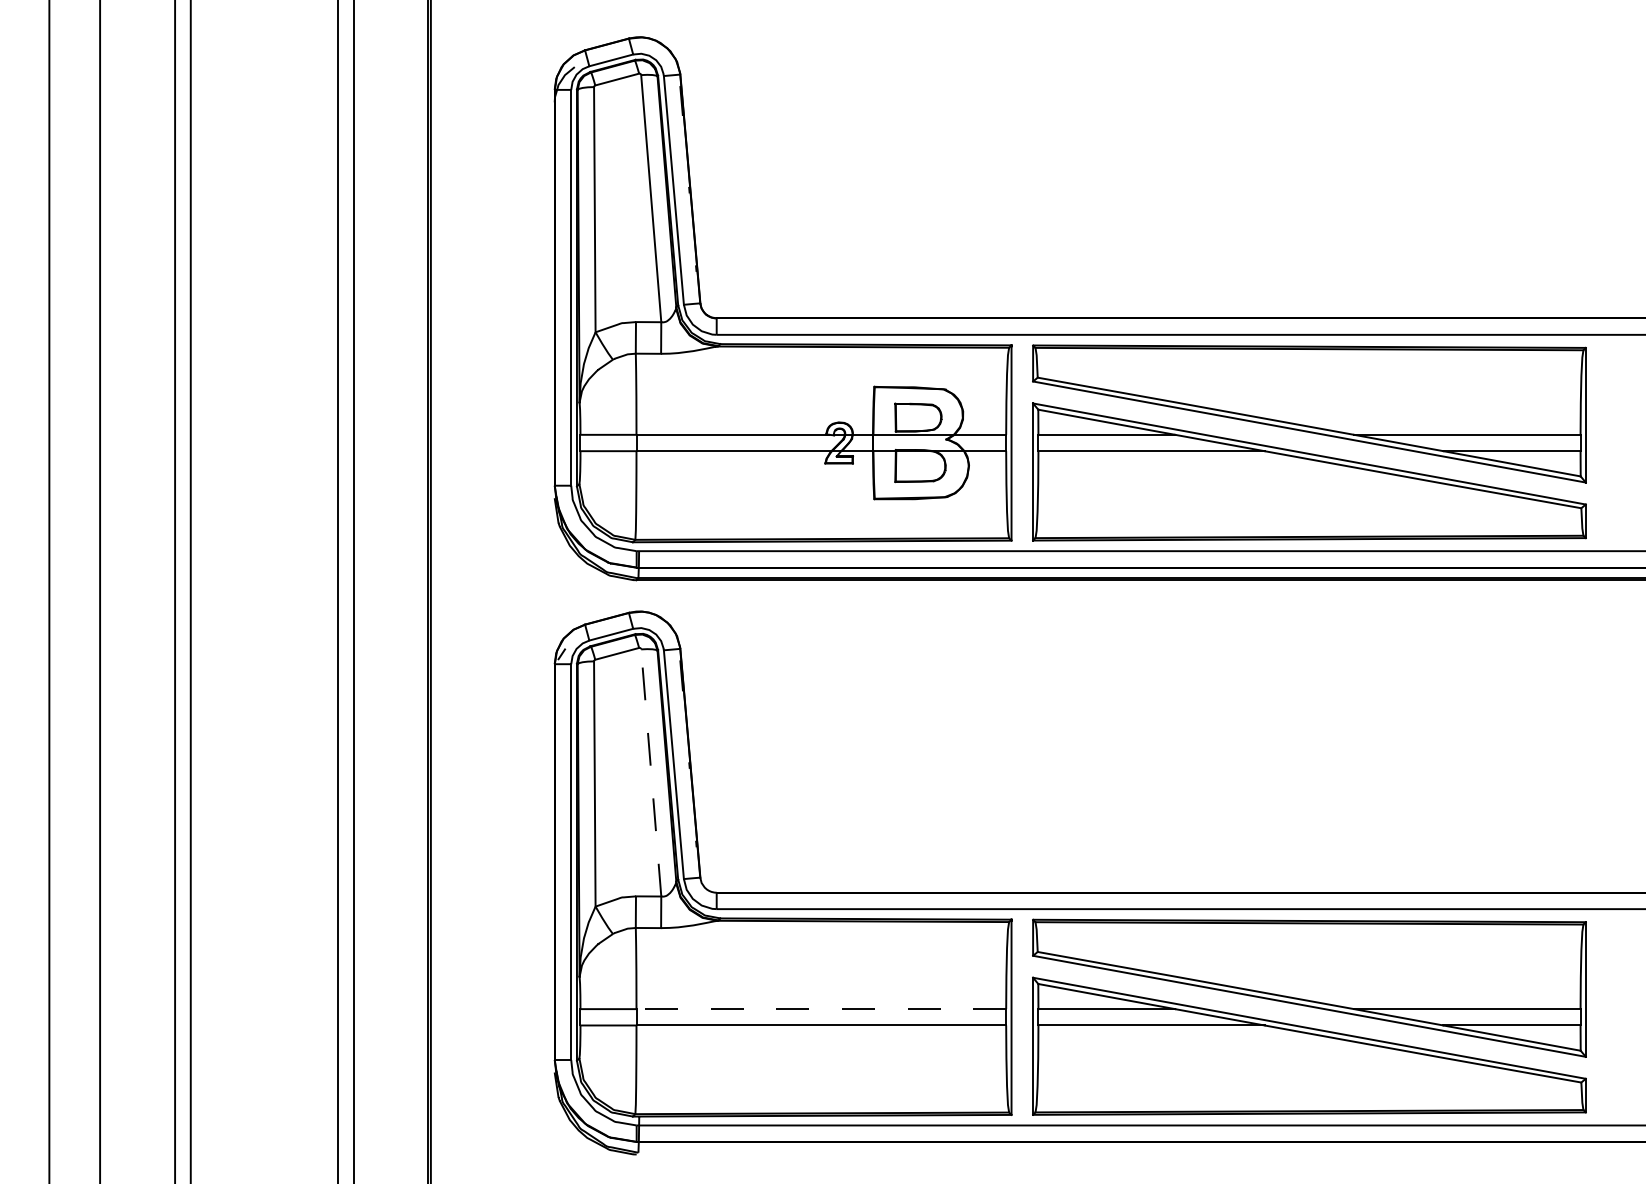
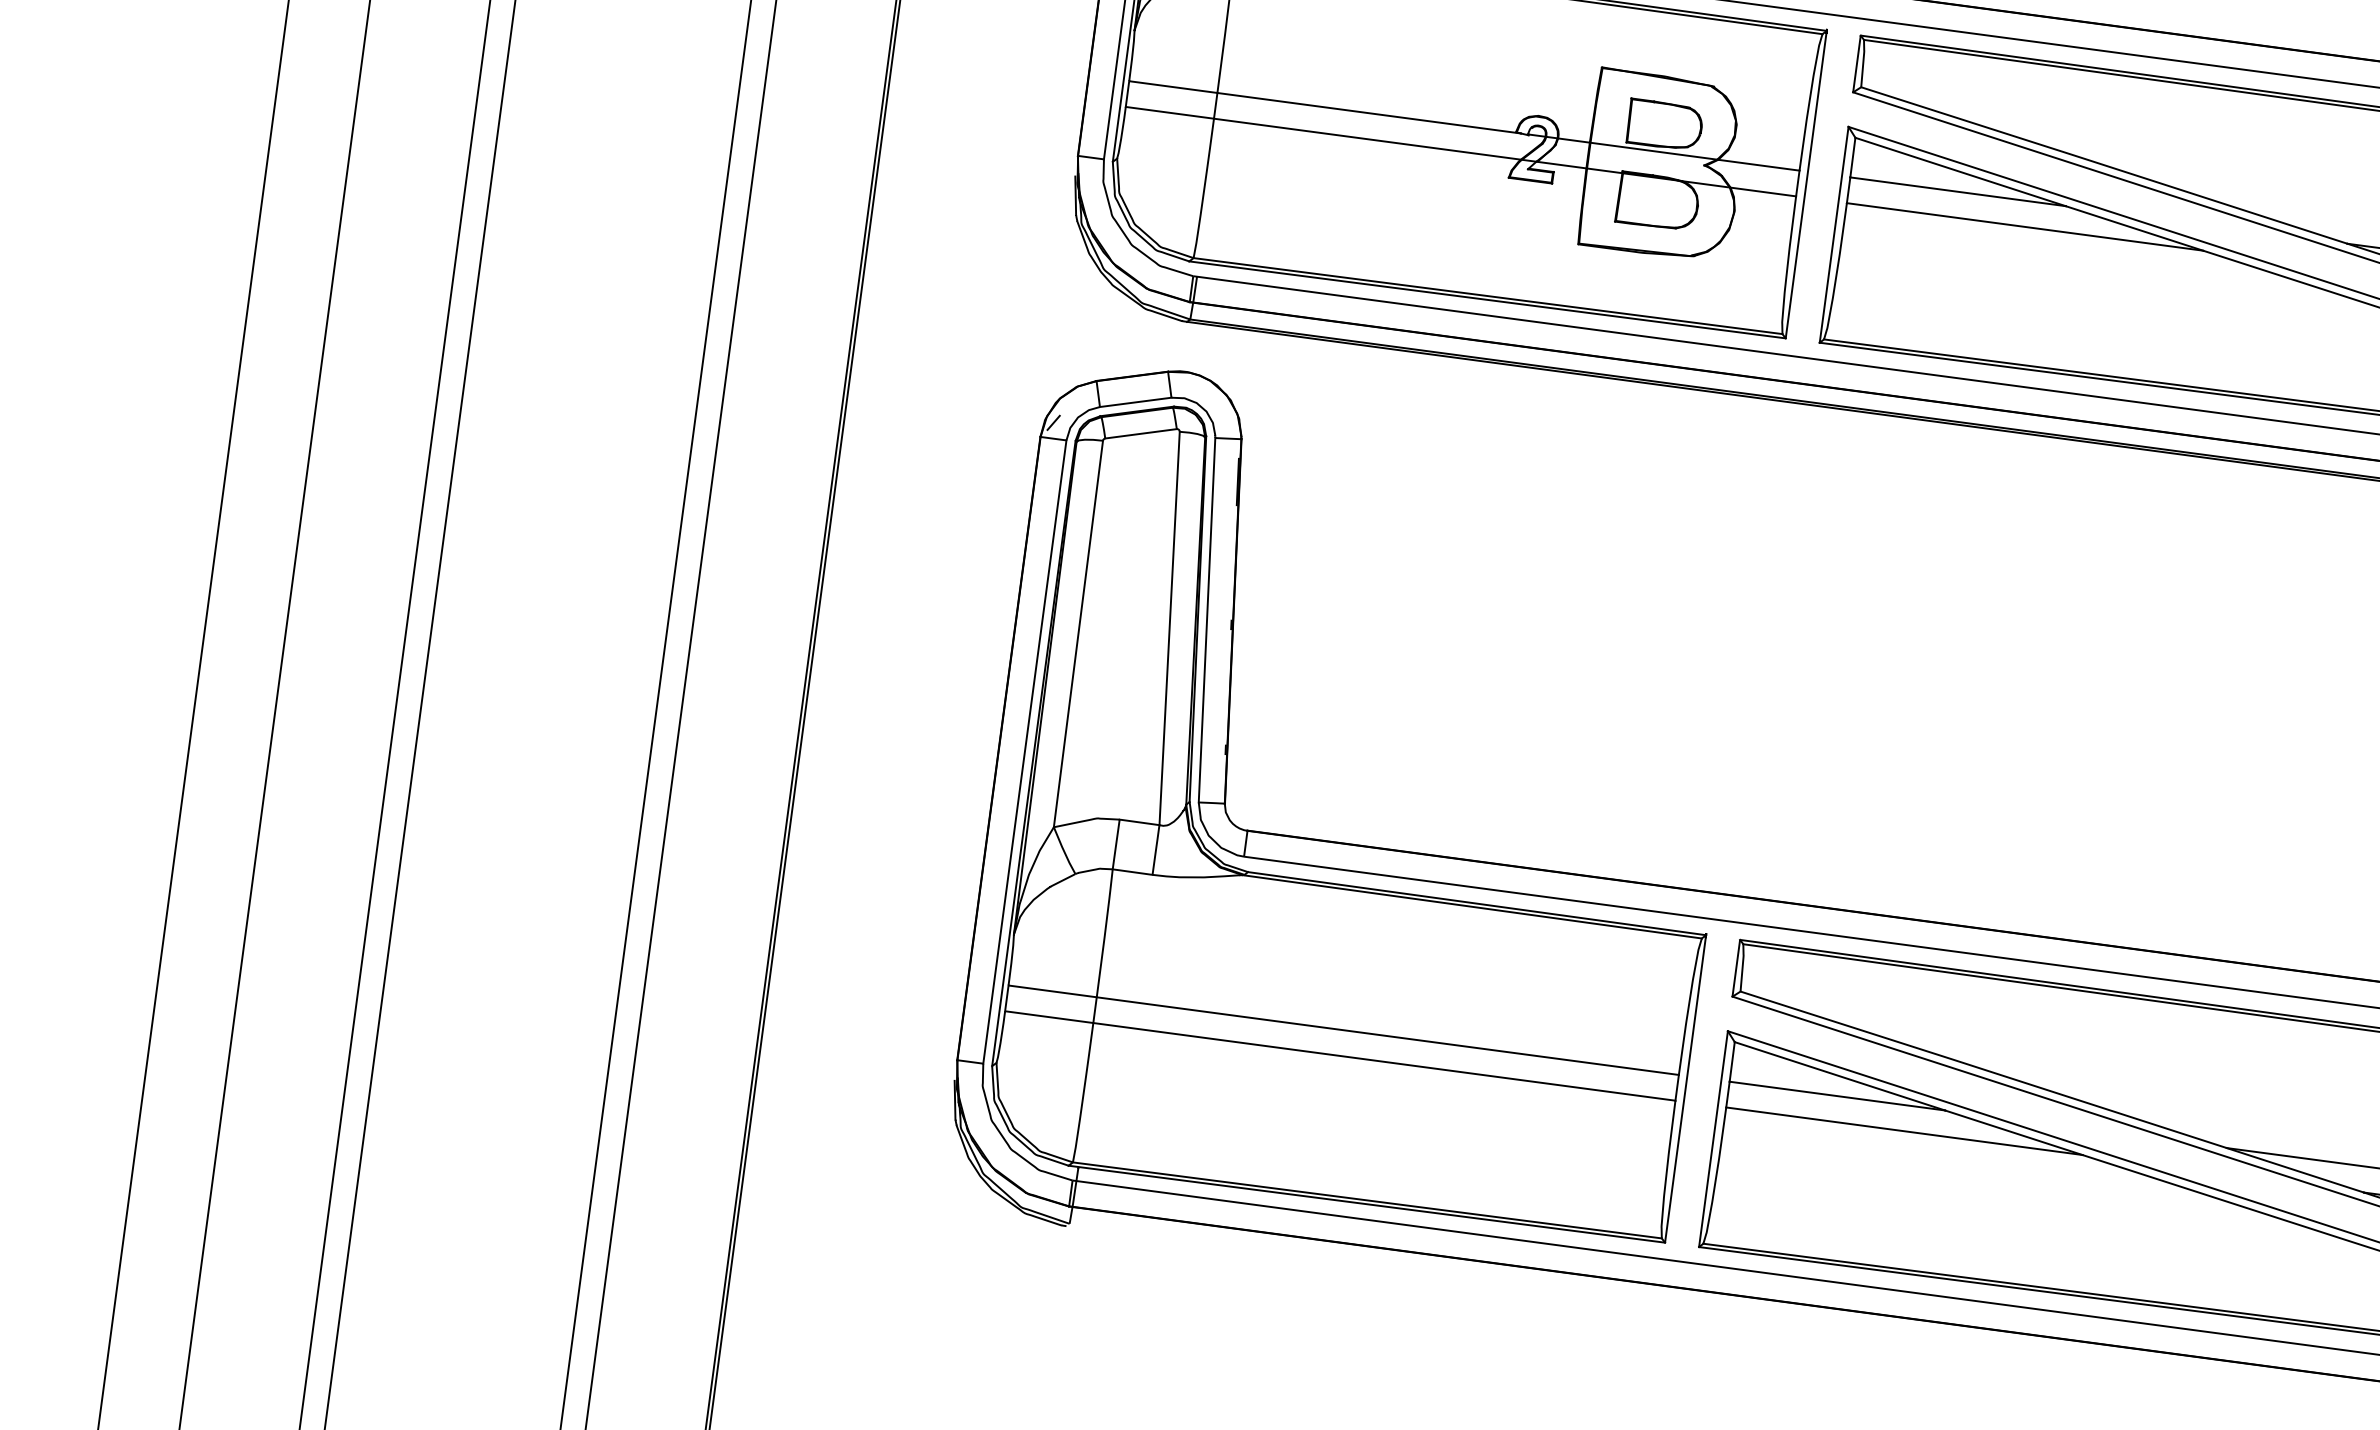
line: (651, 772) -> (1170, 627), dashed -> solid
line: (821, 1009) -> (1388, 1036), dashed -> solid

